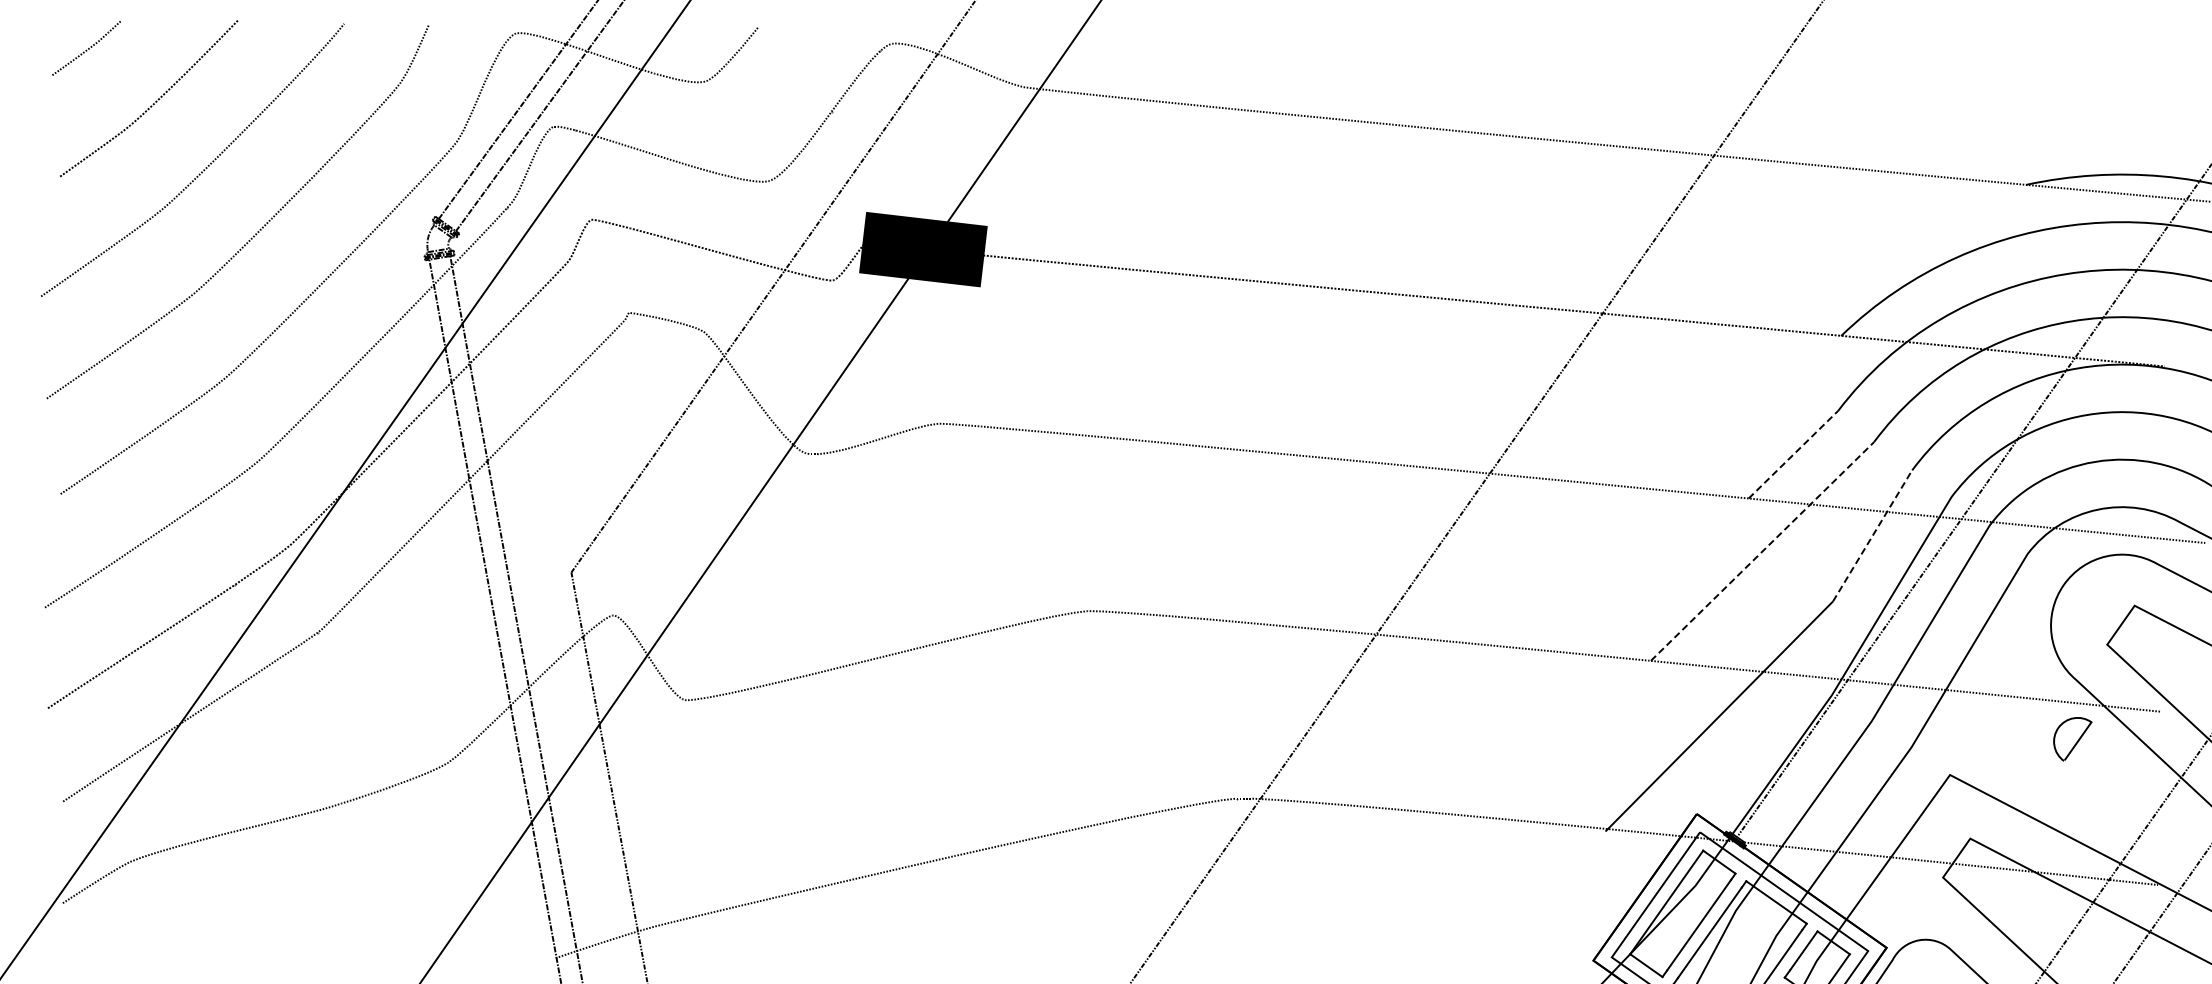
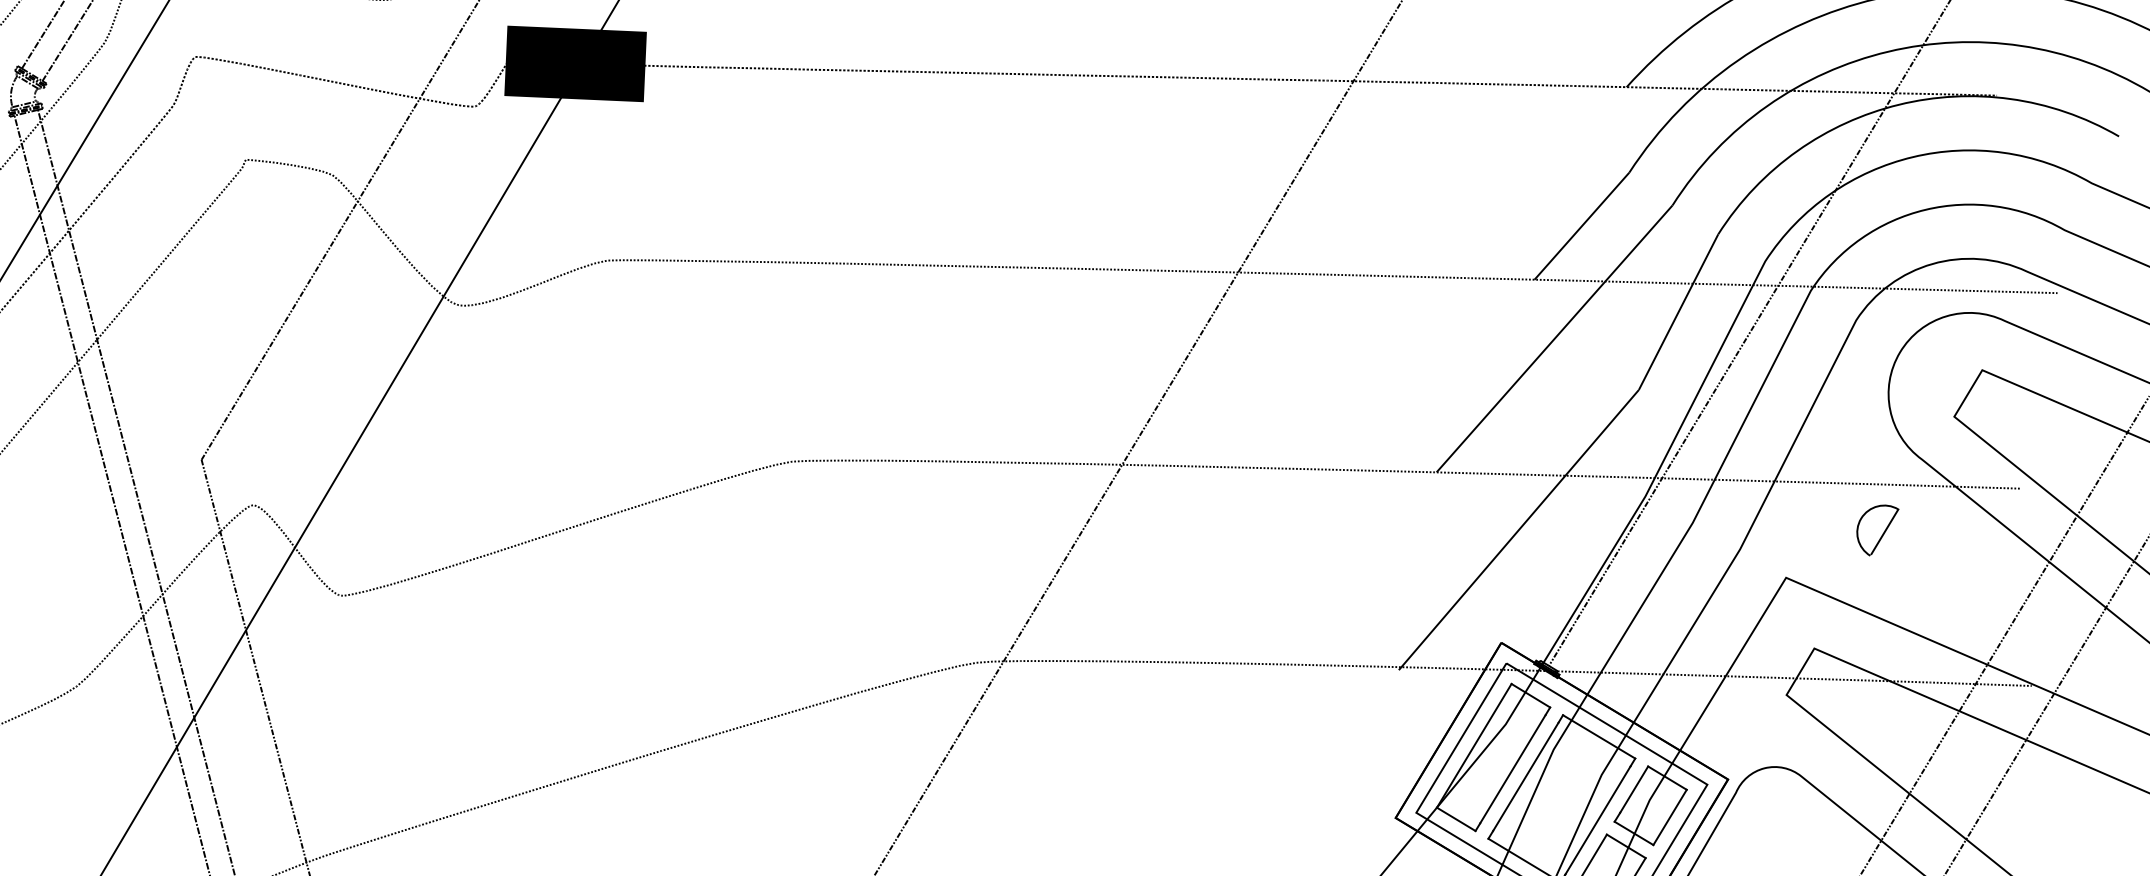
line: (1793, 454) -> (1581, 226), dashed -> solid
line: (1872, 535) -> (1678, 311), dashed -> solid
line: (1762, 551) -> (1554, 338), dashed -> solid
curve: (2076, 741) -> (1882, 532), moved

